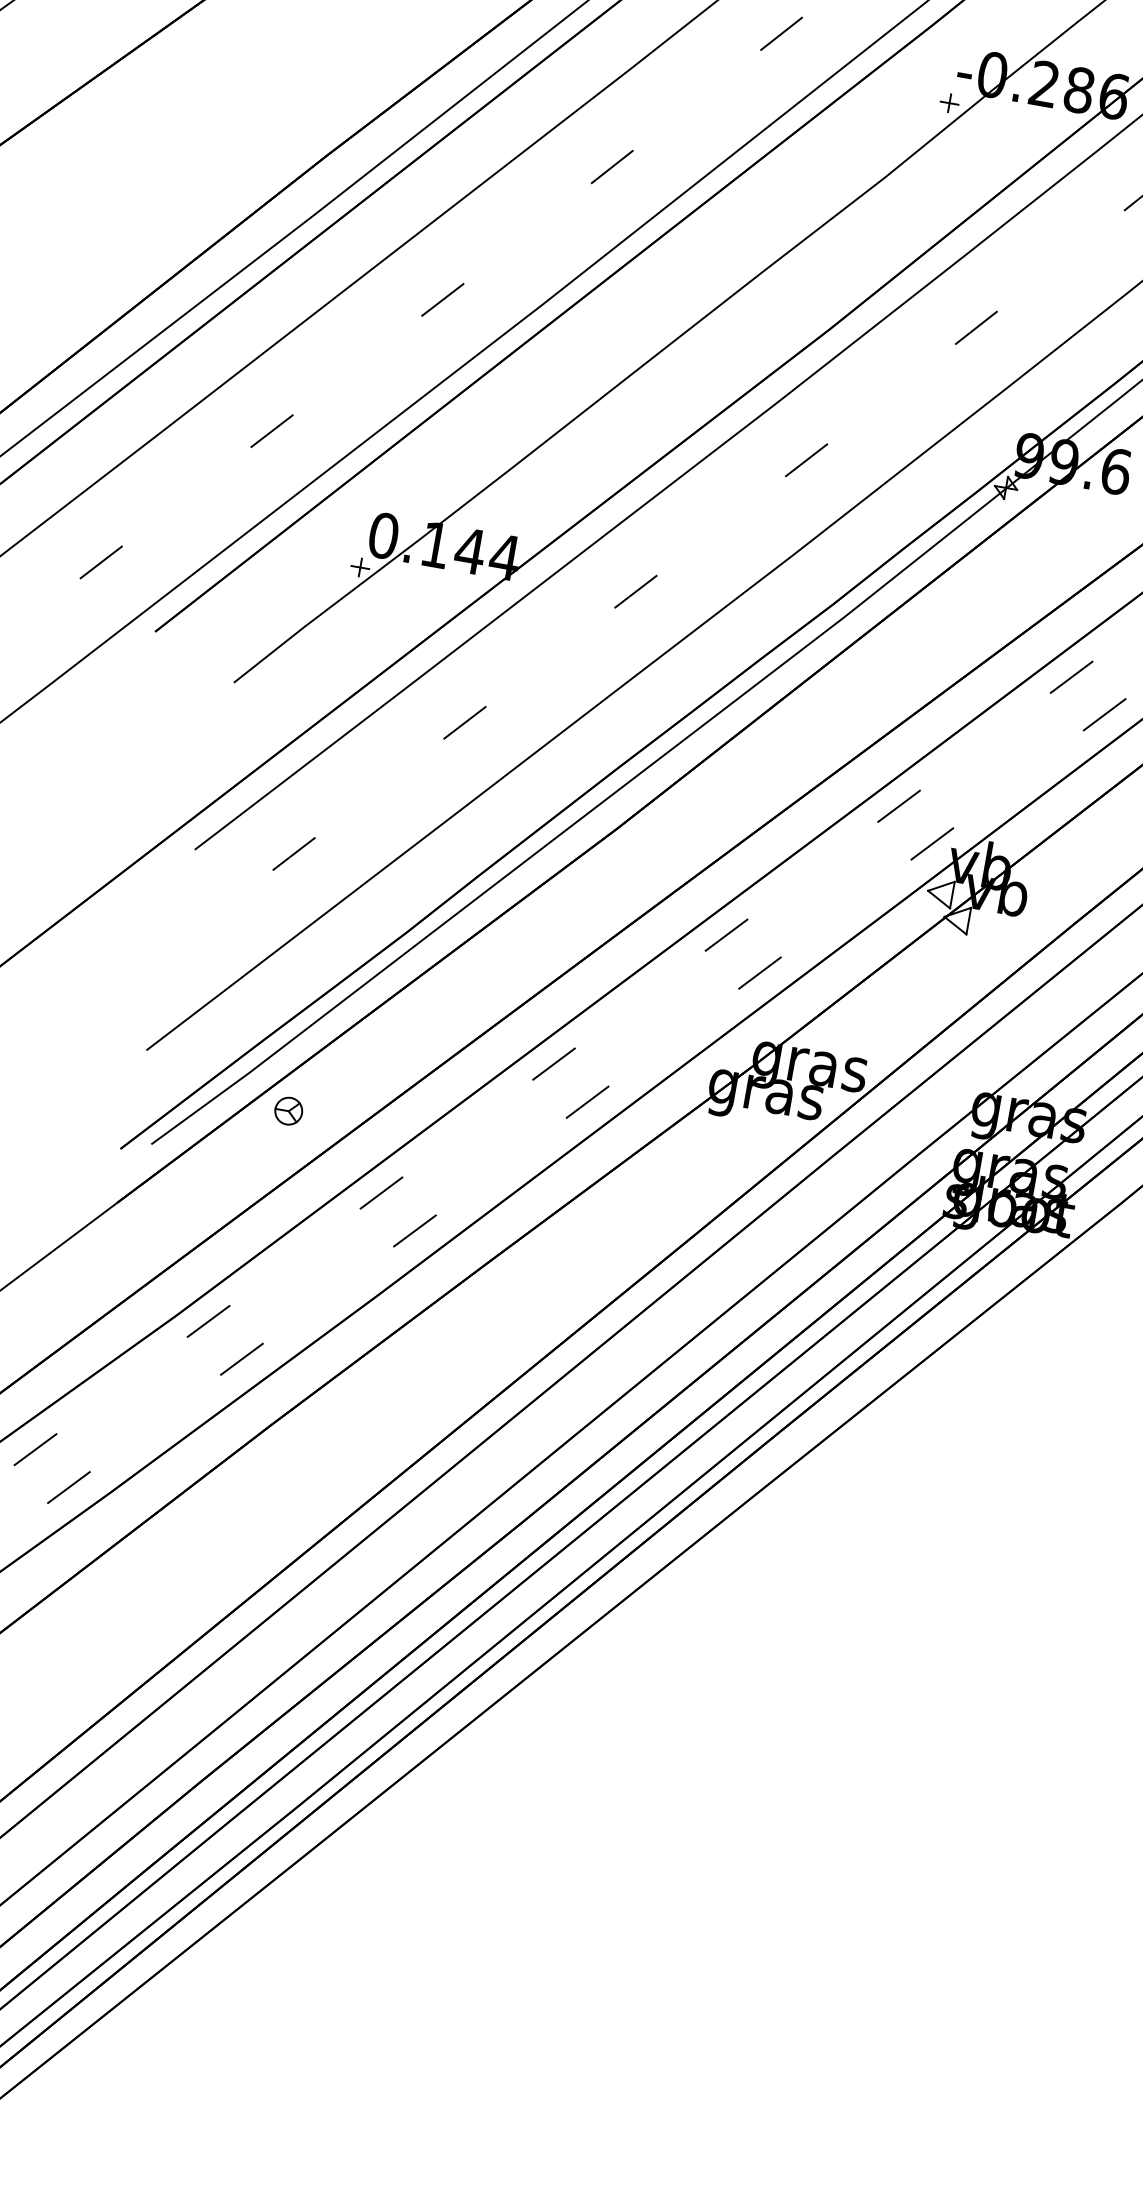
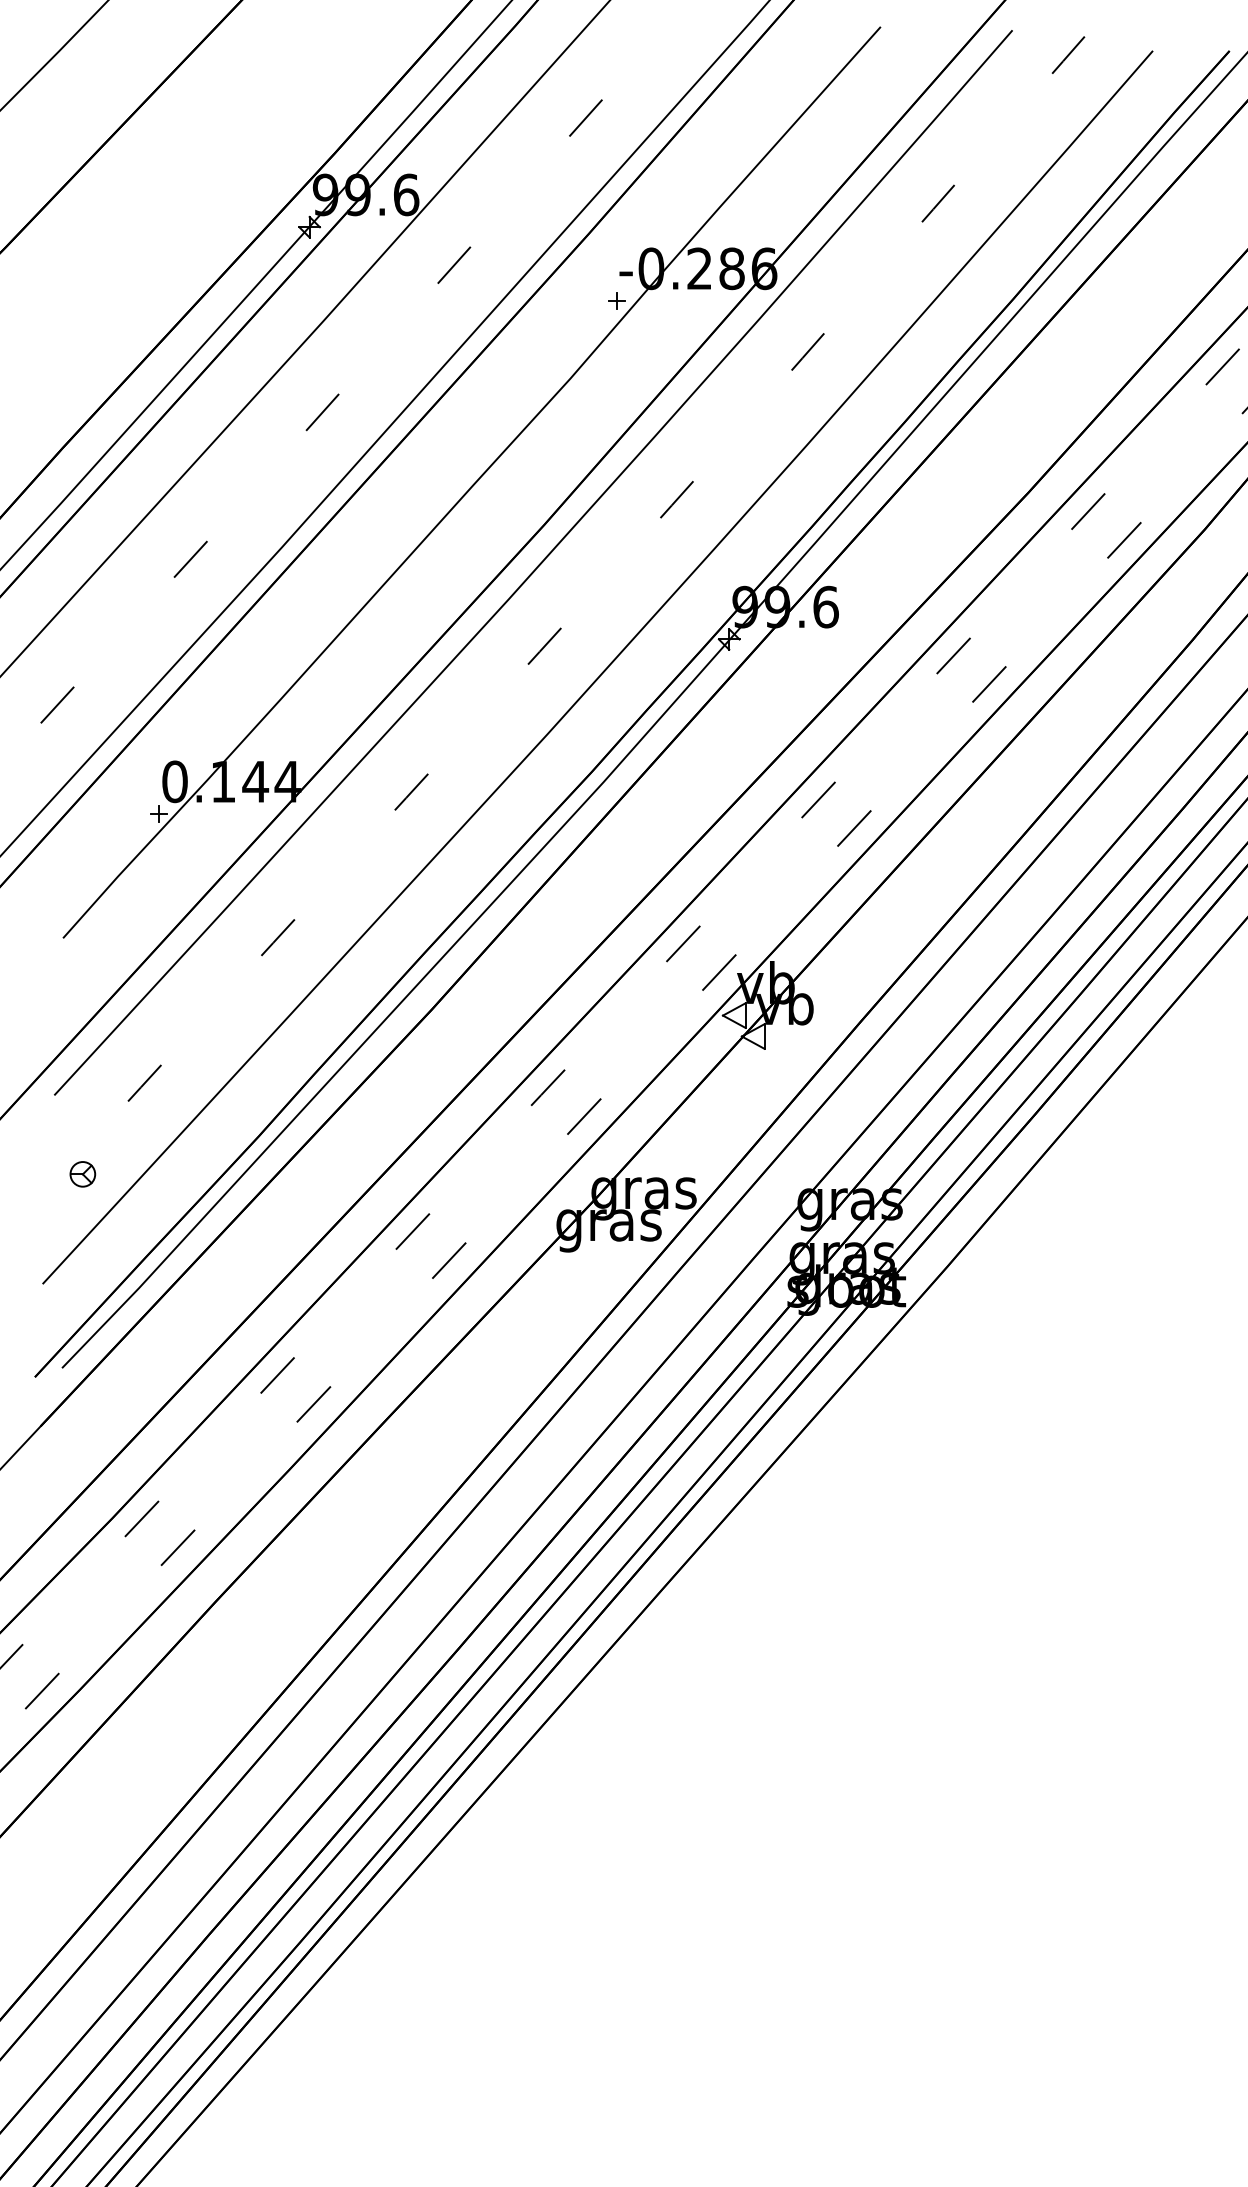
part: (288, 1111) -> (82, 1174), moved

